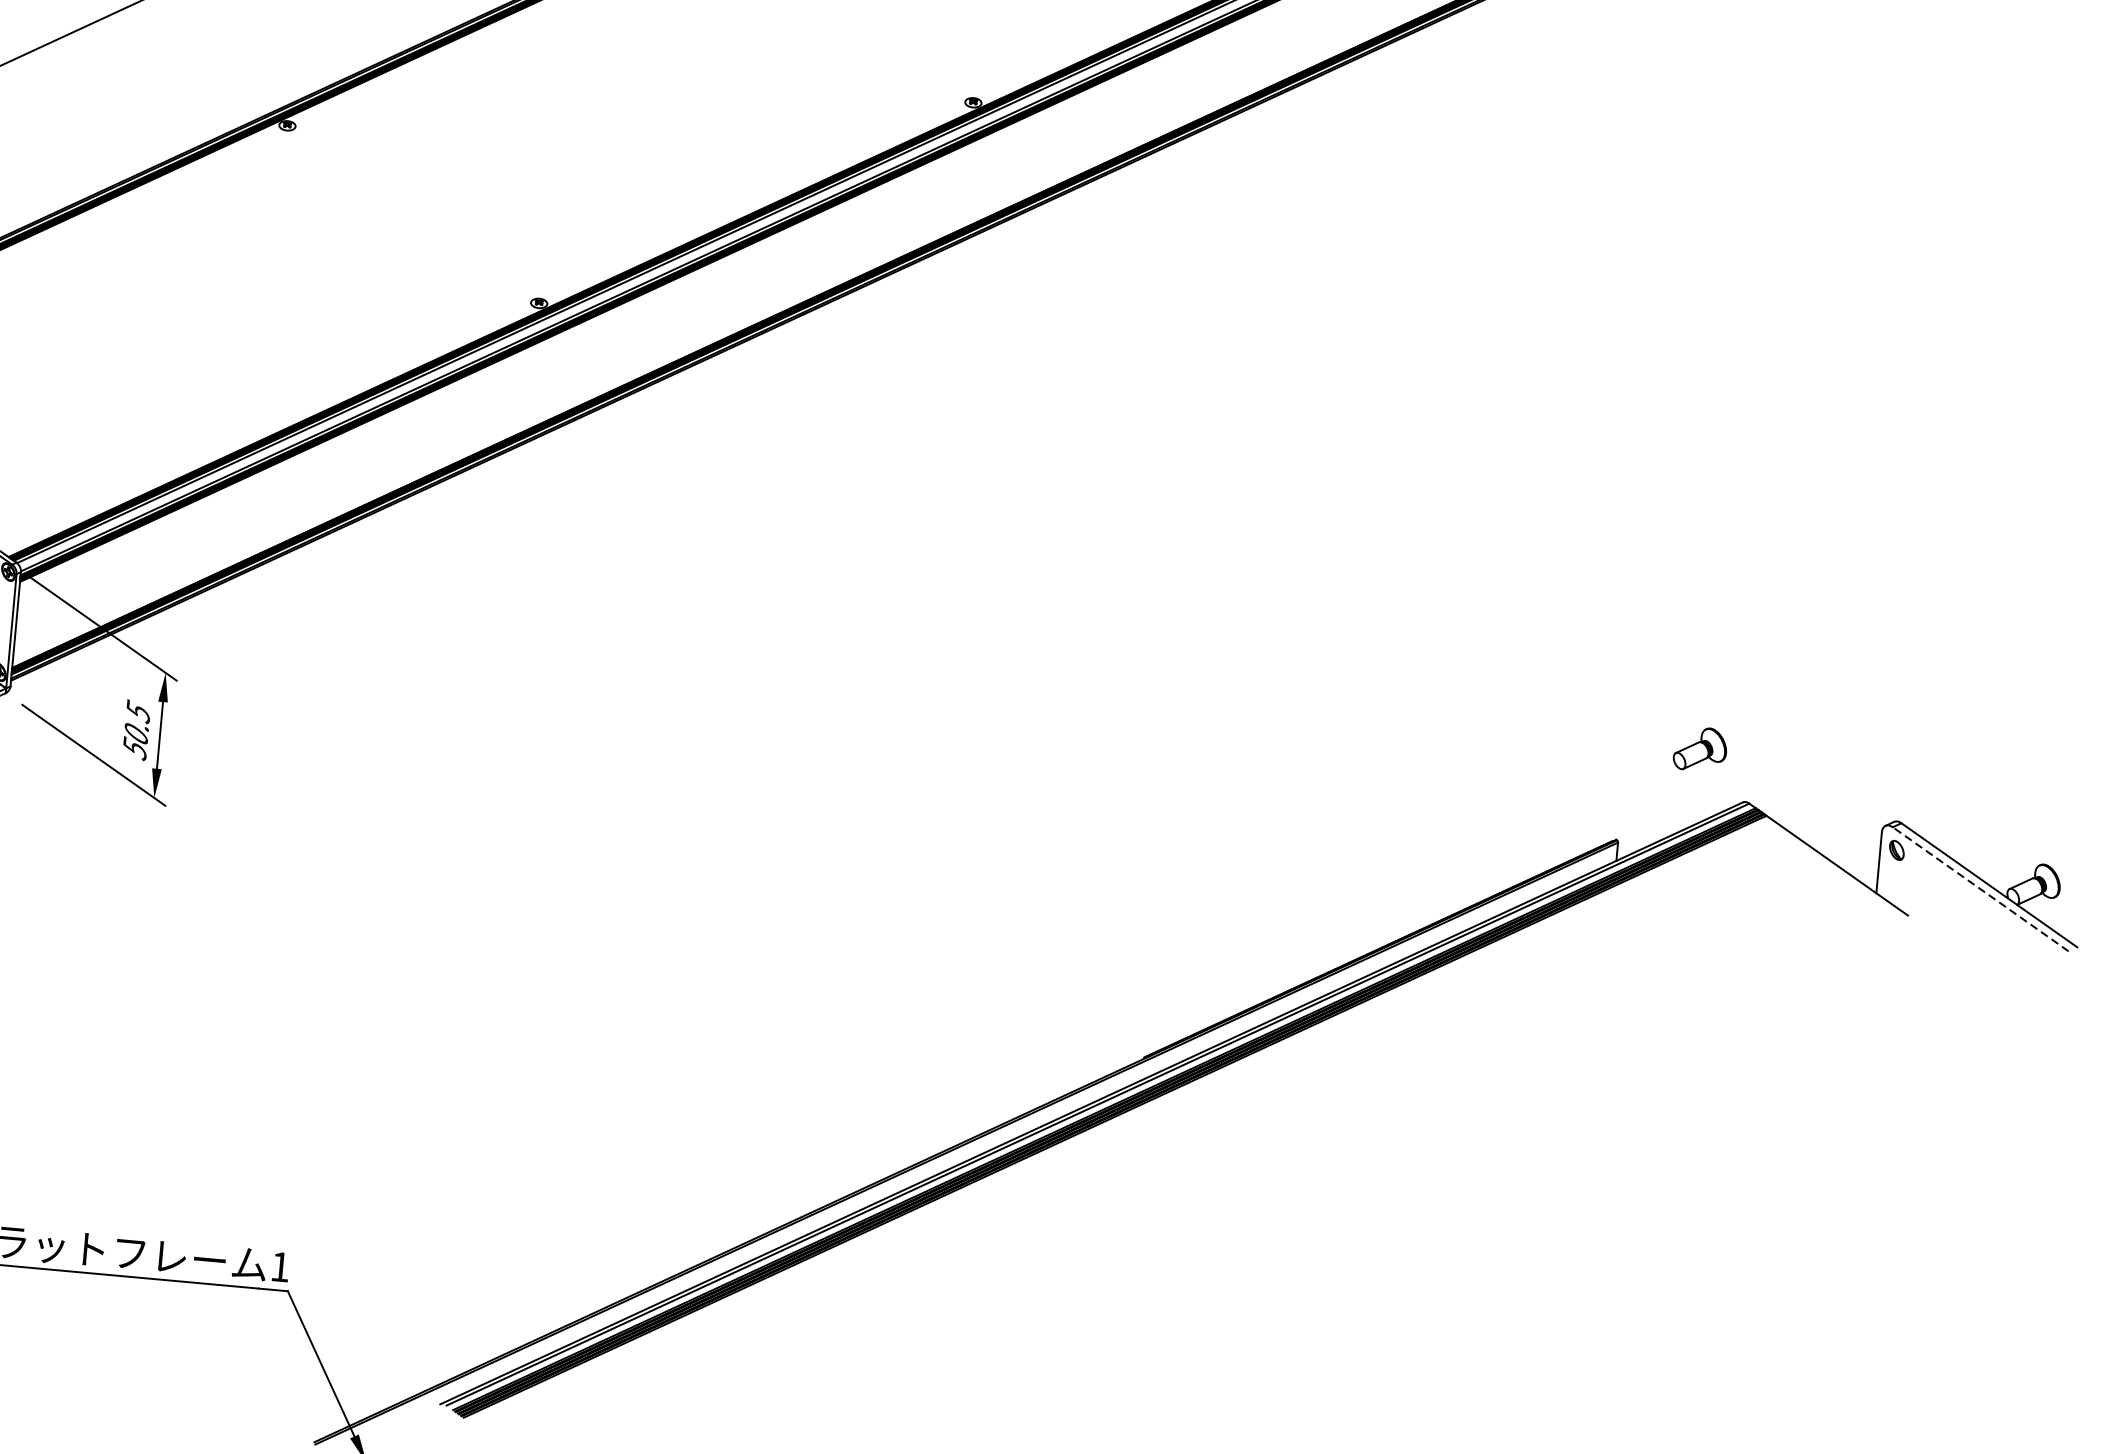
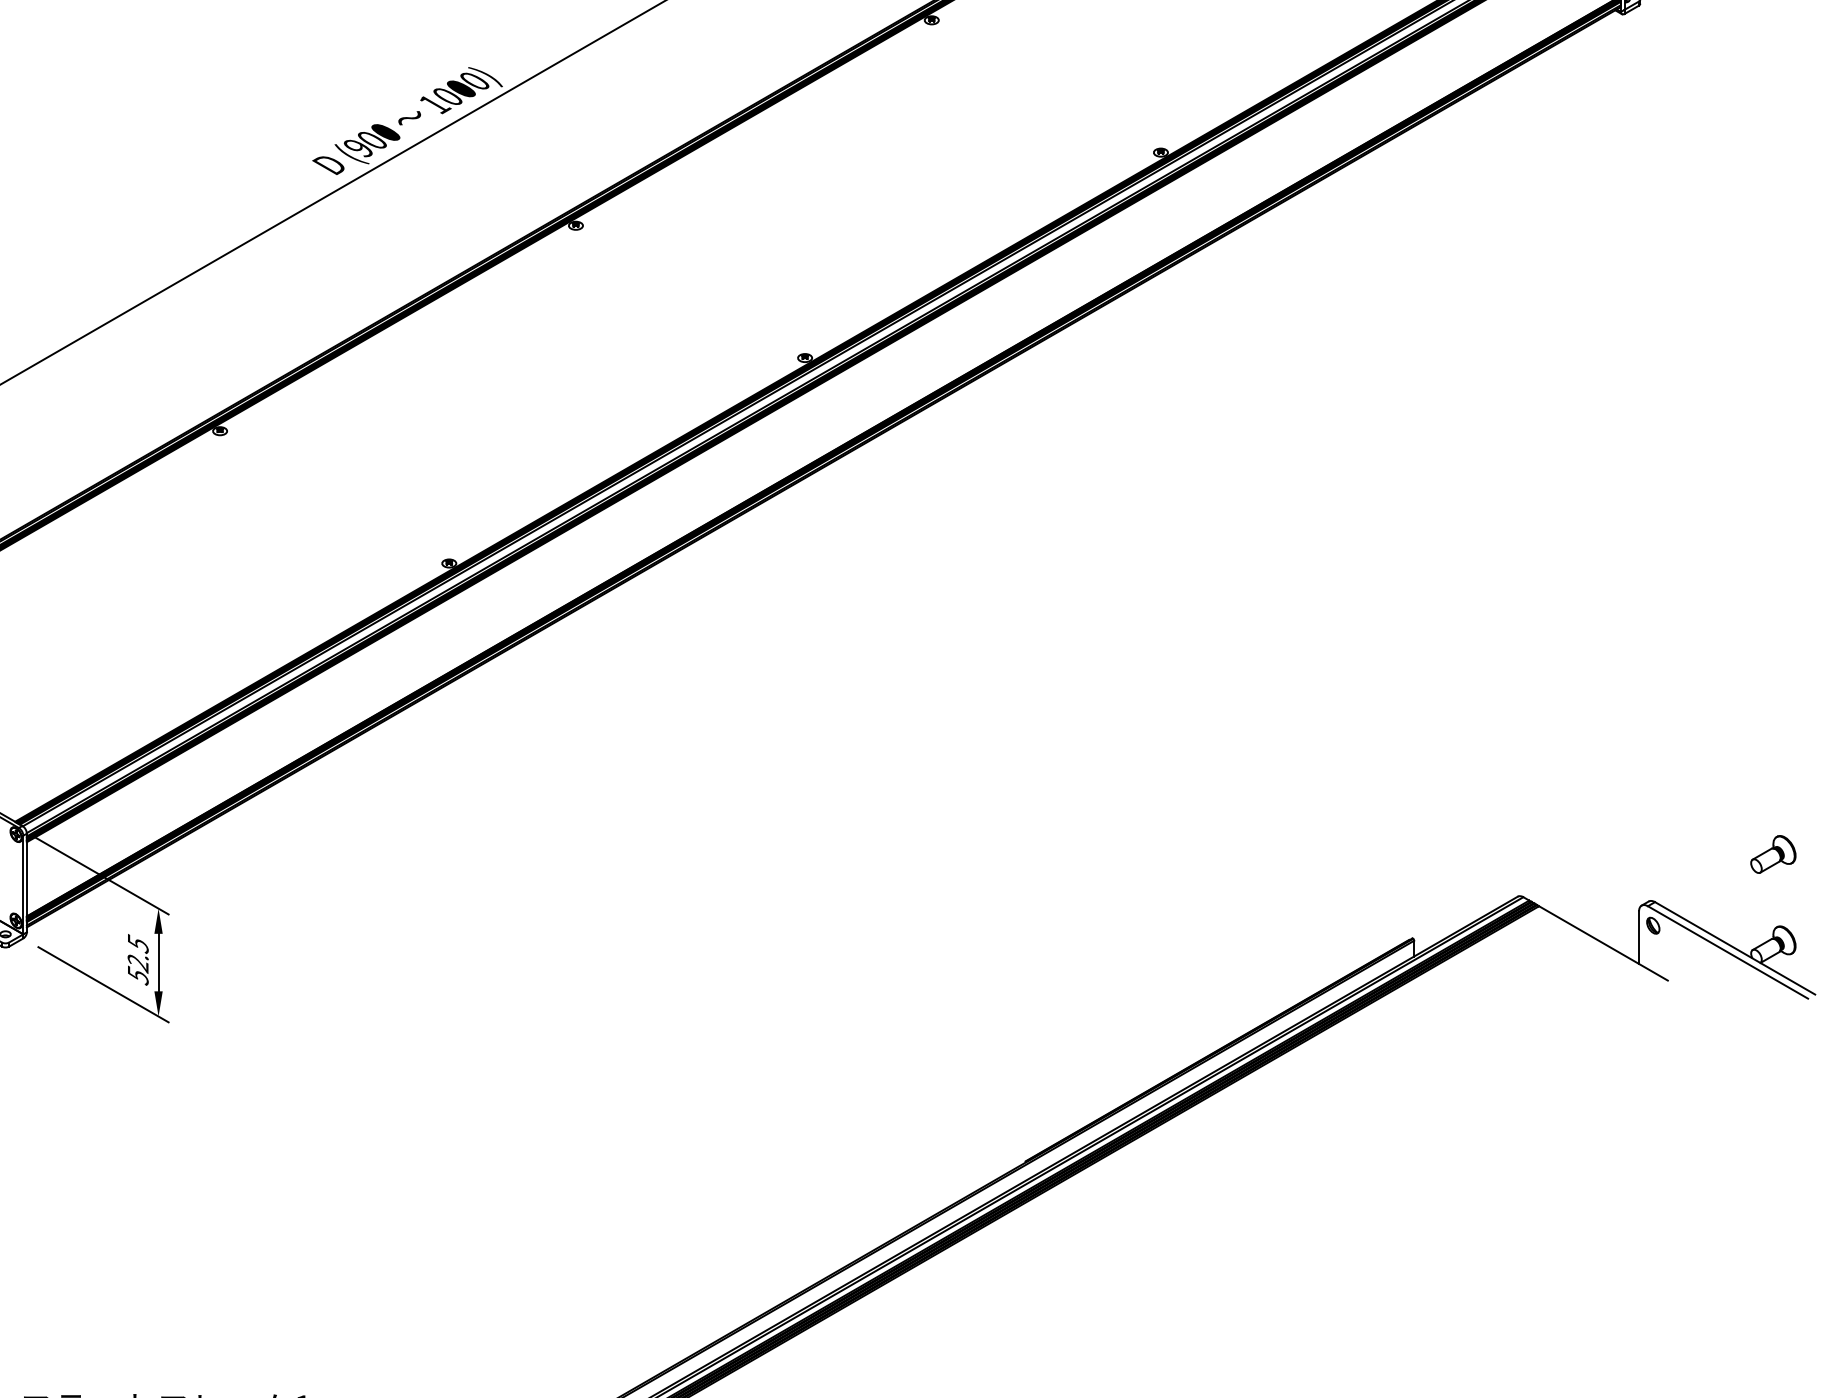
text: (135, 734) -> (137, 963), 50.5 -> 52.5
part: (1700, 749) -> (1773, 854), moved
line: (1980, 889) -> (1727, 952), dashed -> solid

